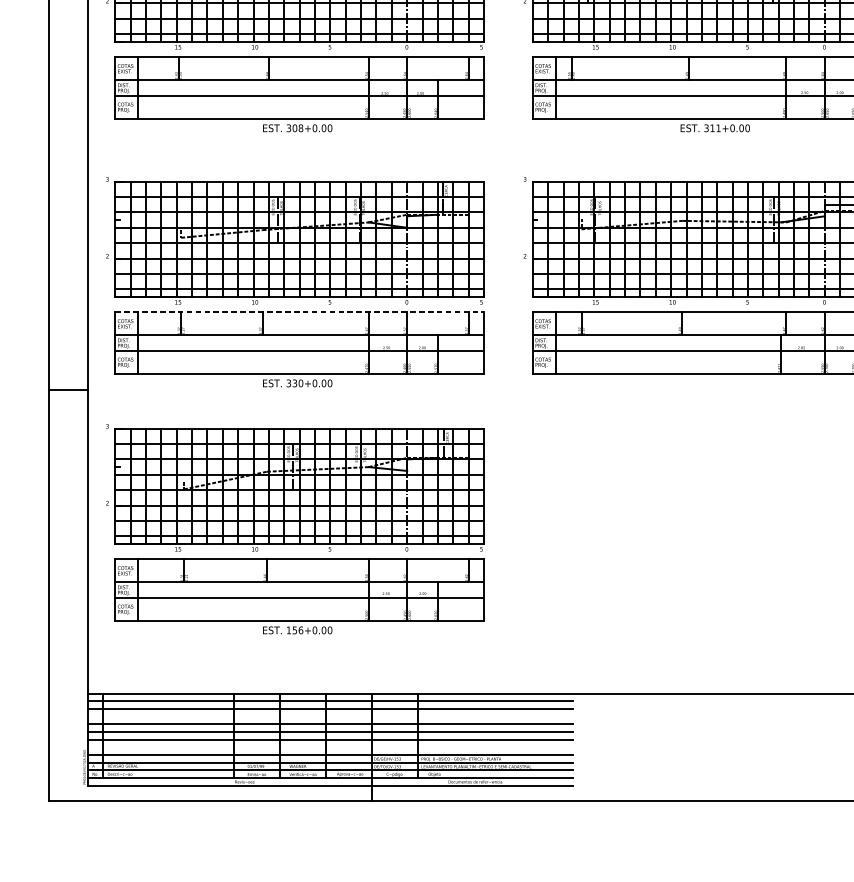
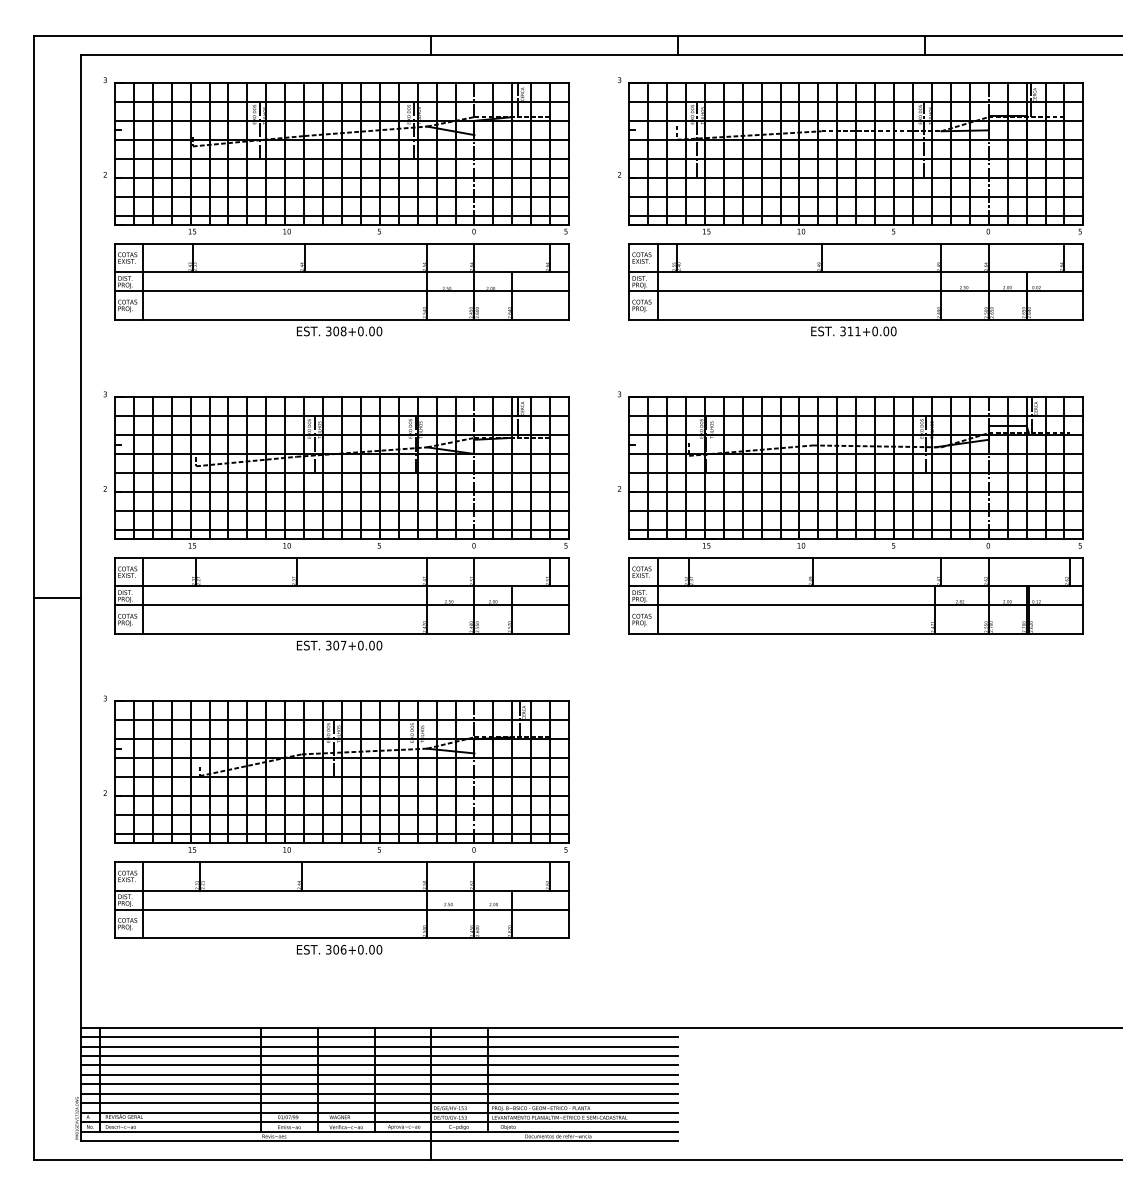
line: (300, 312) -> (342, 558), dashed -> solid
text: (297, 383) -> (339, 645), 330+0.00 -> 307+0.00
line: (68, 390) -> (57, 598), moved
text: (291, 630) -> (332, 949), 156+0.00 -> 306+0.00
line: (330, 717) -> (379, 1056), added
line: (330, 747) -> (379, 1093), added

